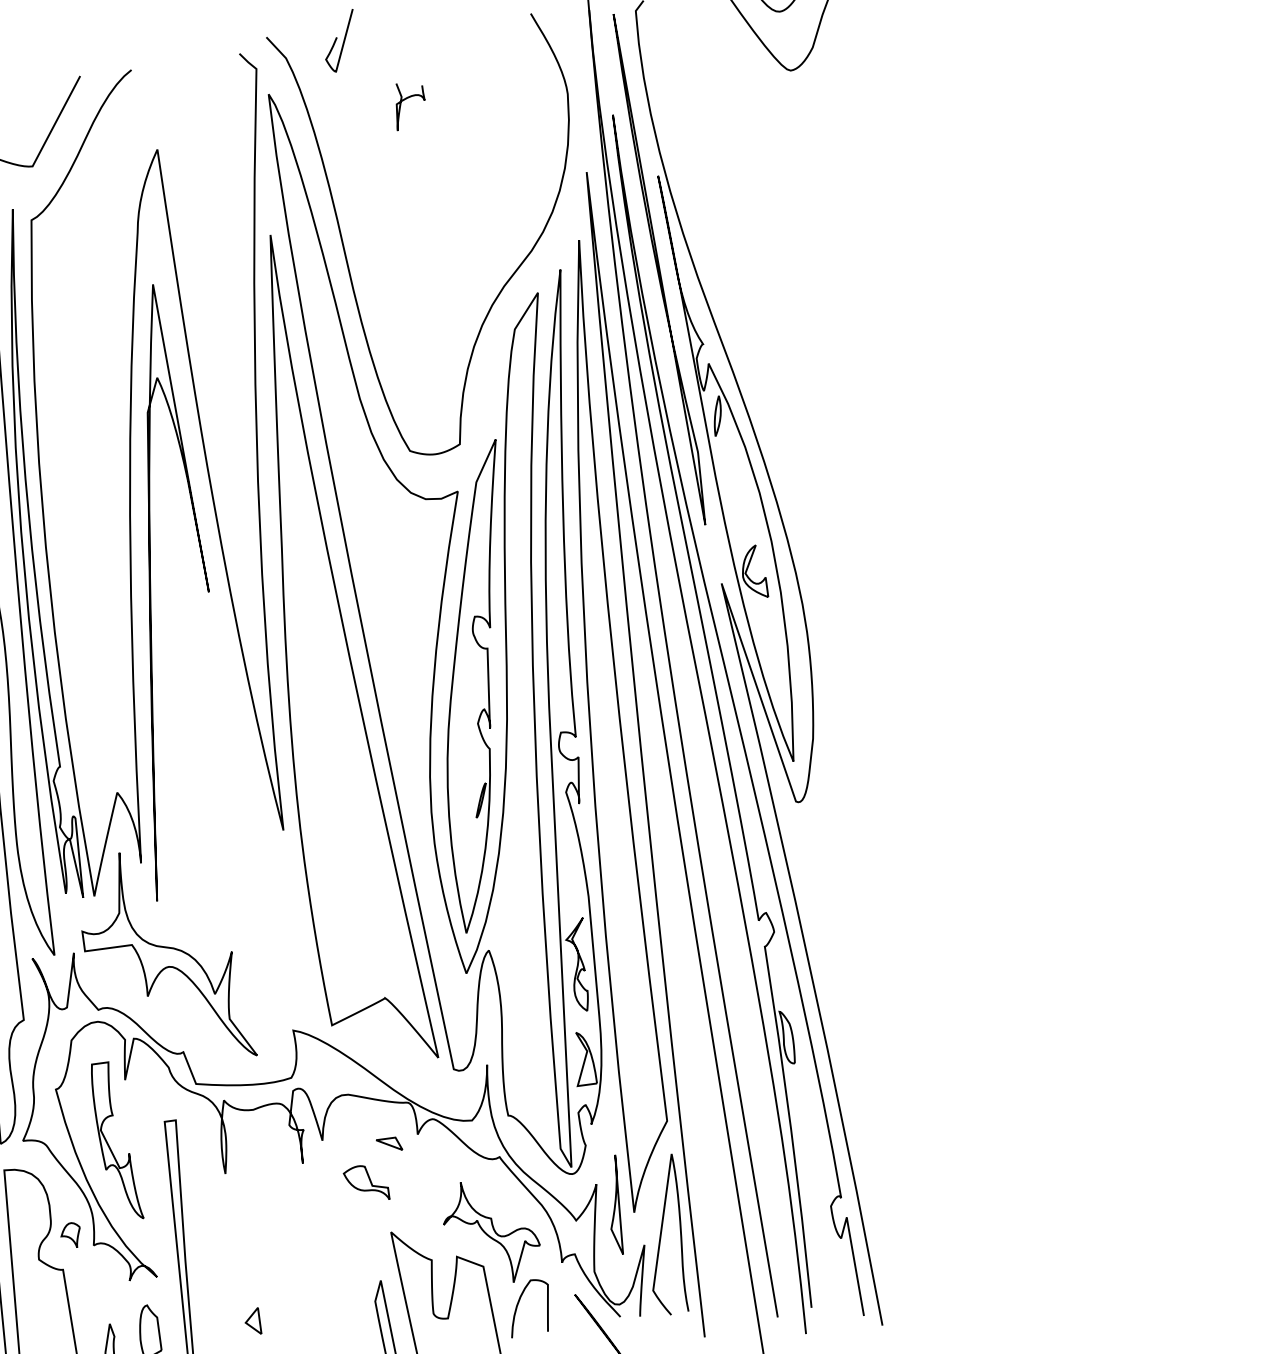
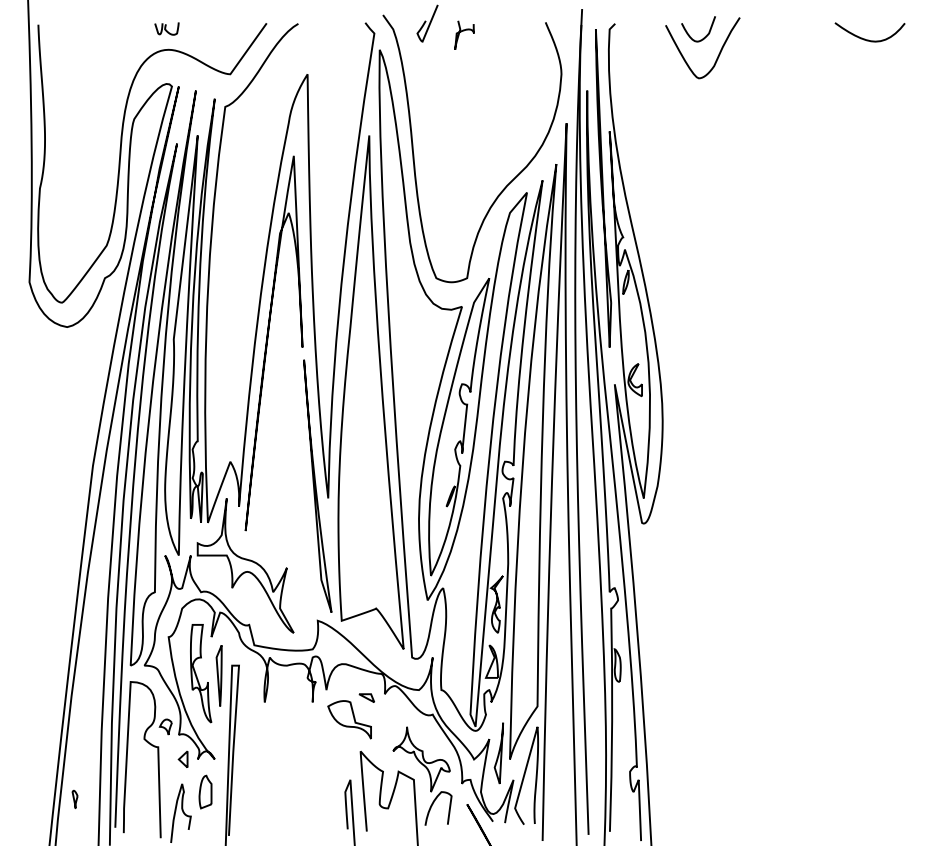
curve: (408, 99) -> (464, 31), moved
part: (263, 811) -> (317, 485), added
part: (144, 1140) -> (218, 675), added
part: (366, 1183) -> (349, 719), size x1.67
part: (251, 1320) -> (182, 758), moved

